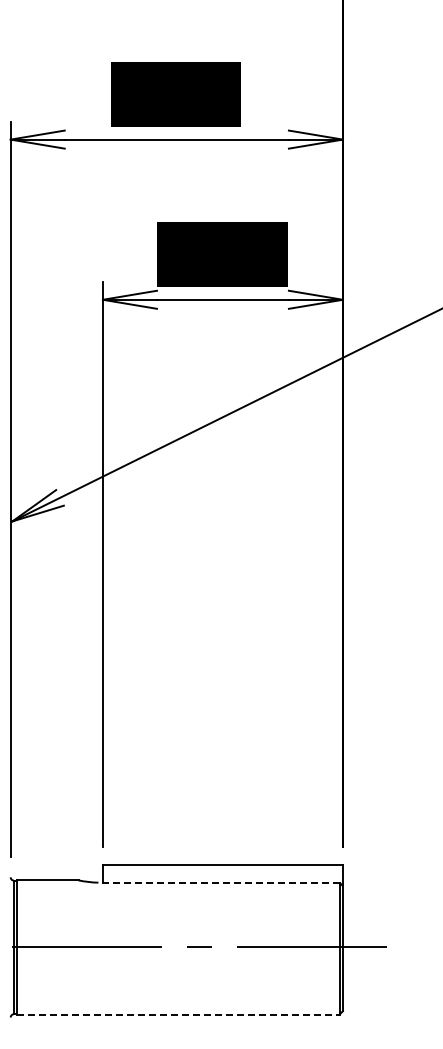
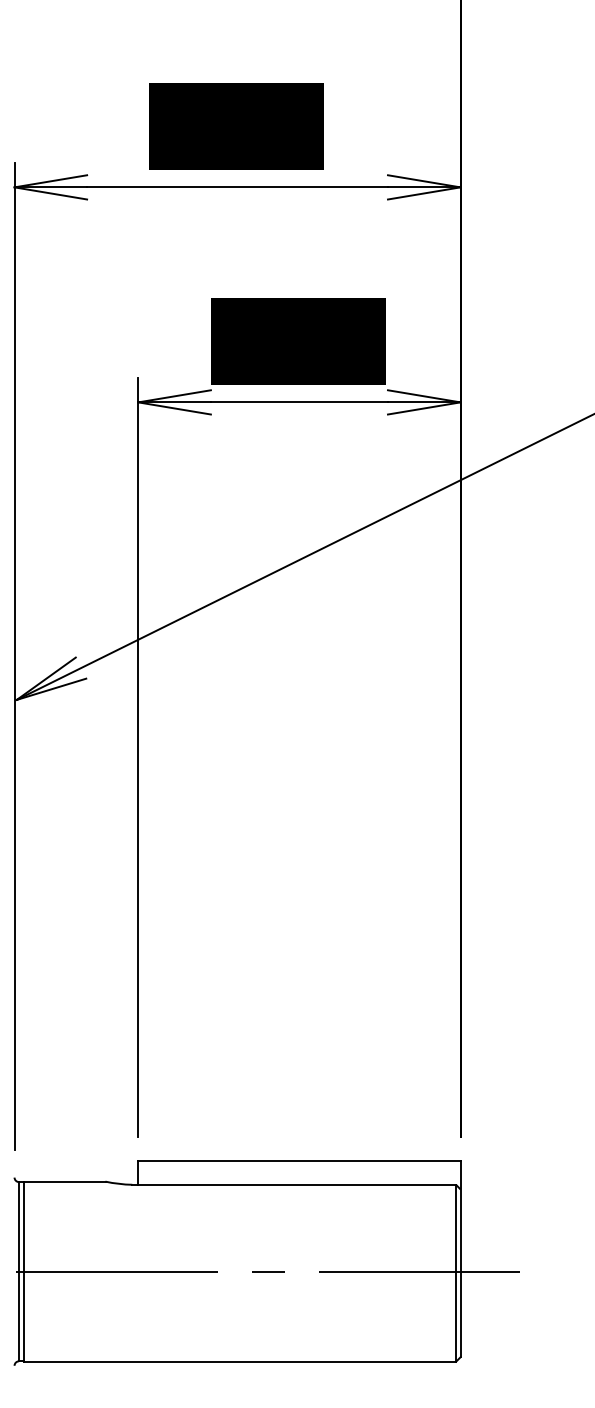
line: (219, 882) -> (294, 1184), dashed -> solid
line: (179, 1014) -> (241, 1361), dashed -> solid

